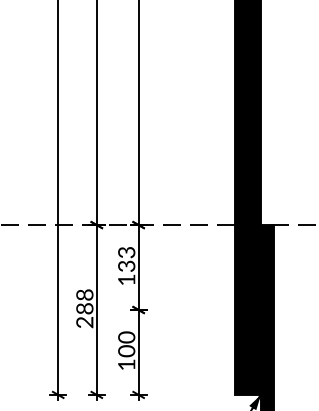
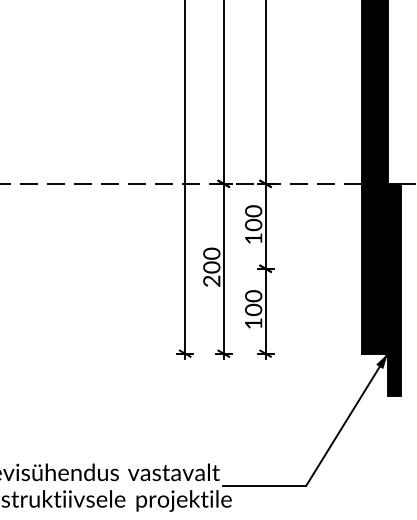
text: (126, 259) -> (253, 218), 133 -> 100
text: (85, 301) -> (212, 260), 288 -> 200

